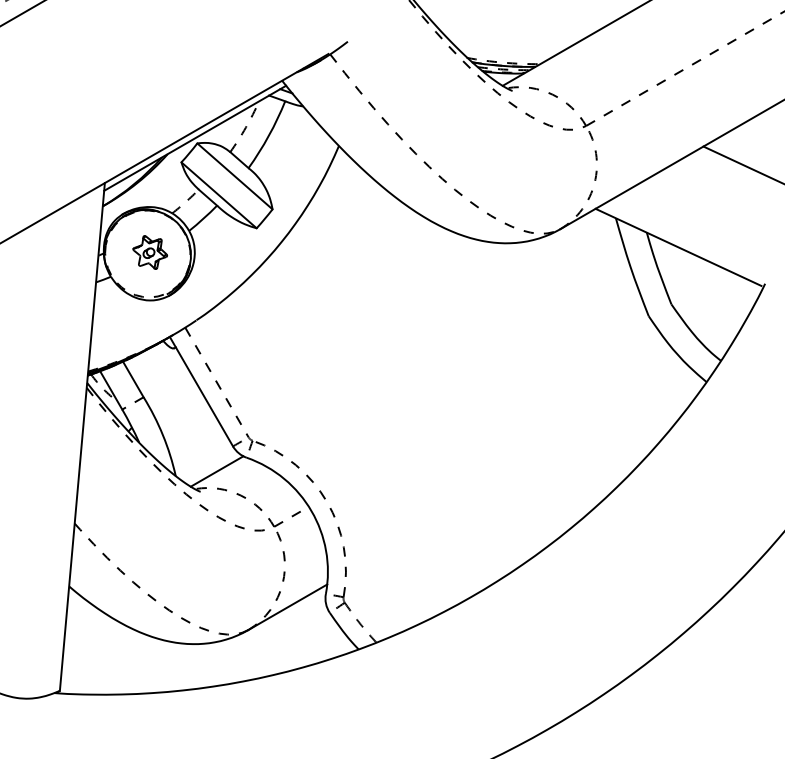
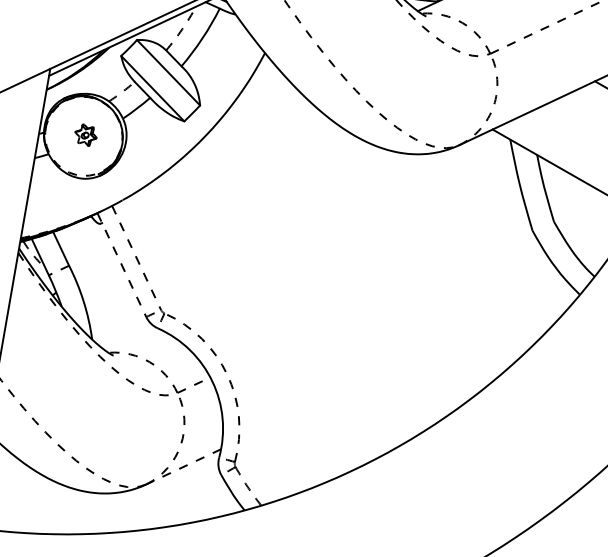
part: (149, 252) -> (85, 135), size x0.7
line: (201, 392) -> (121, 265), solid -> dashed
line: (216, 471) -> (129, 338), removed
line: (287, 607) -> (183, 467), solid -> dashed

